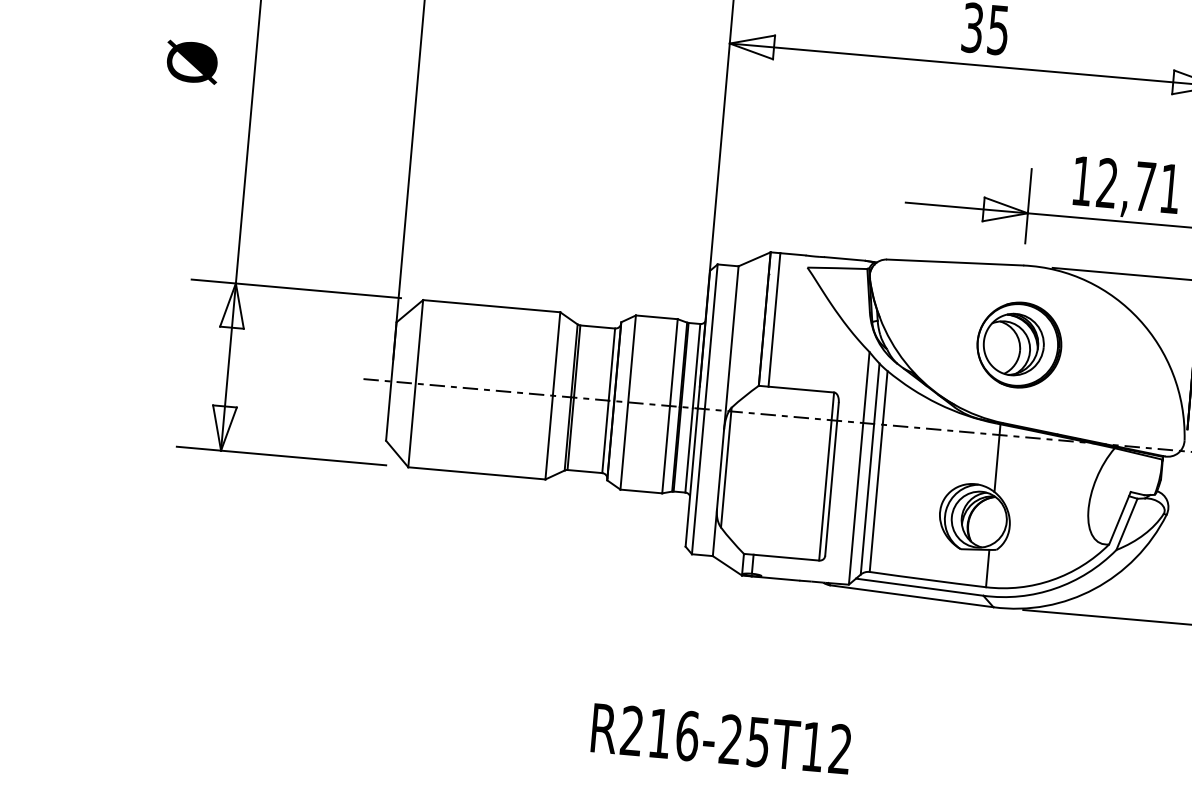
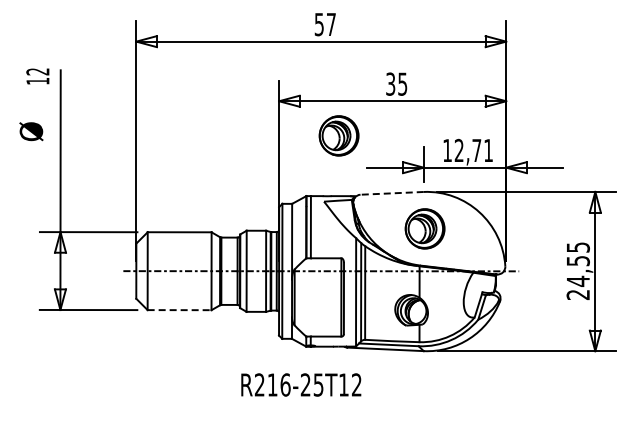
part: (850, 128) -> (338, 135), added
line: (955, 262) -> (392, 193), solid -> dashed
line: (476, 474) -> (179, 310), solid -> dashed
text: (721, 737) -> (301, 384), moved

